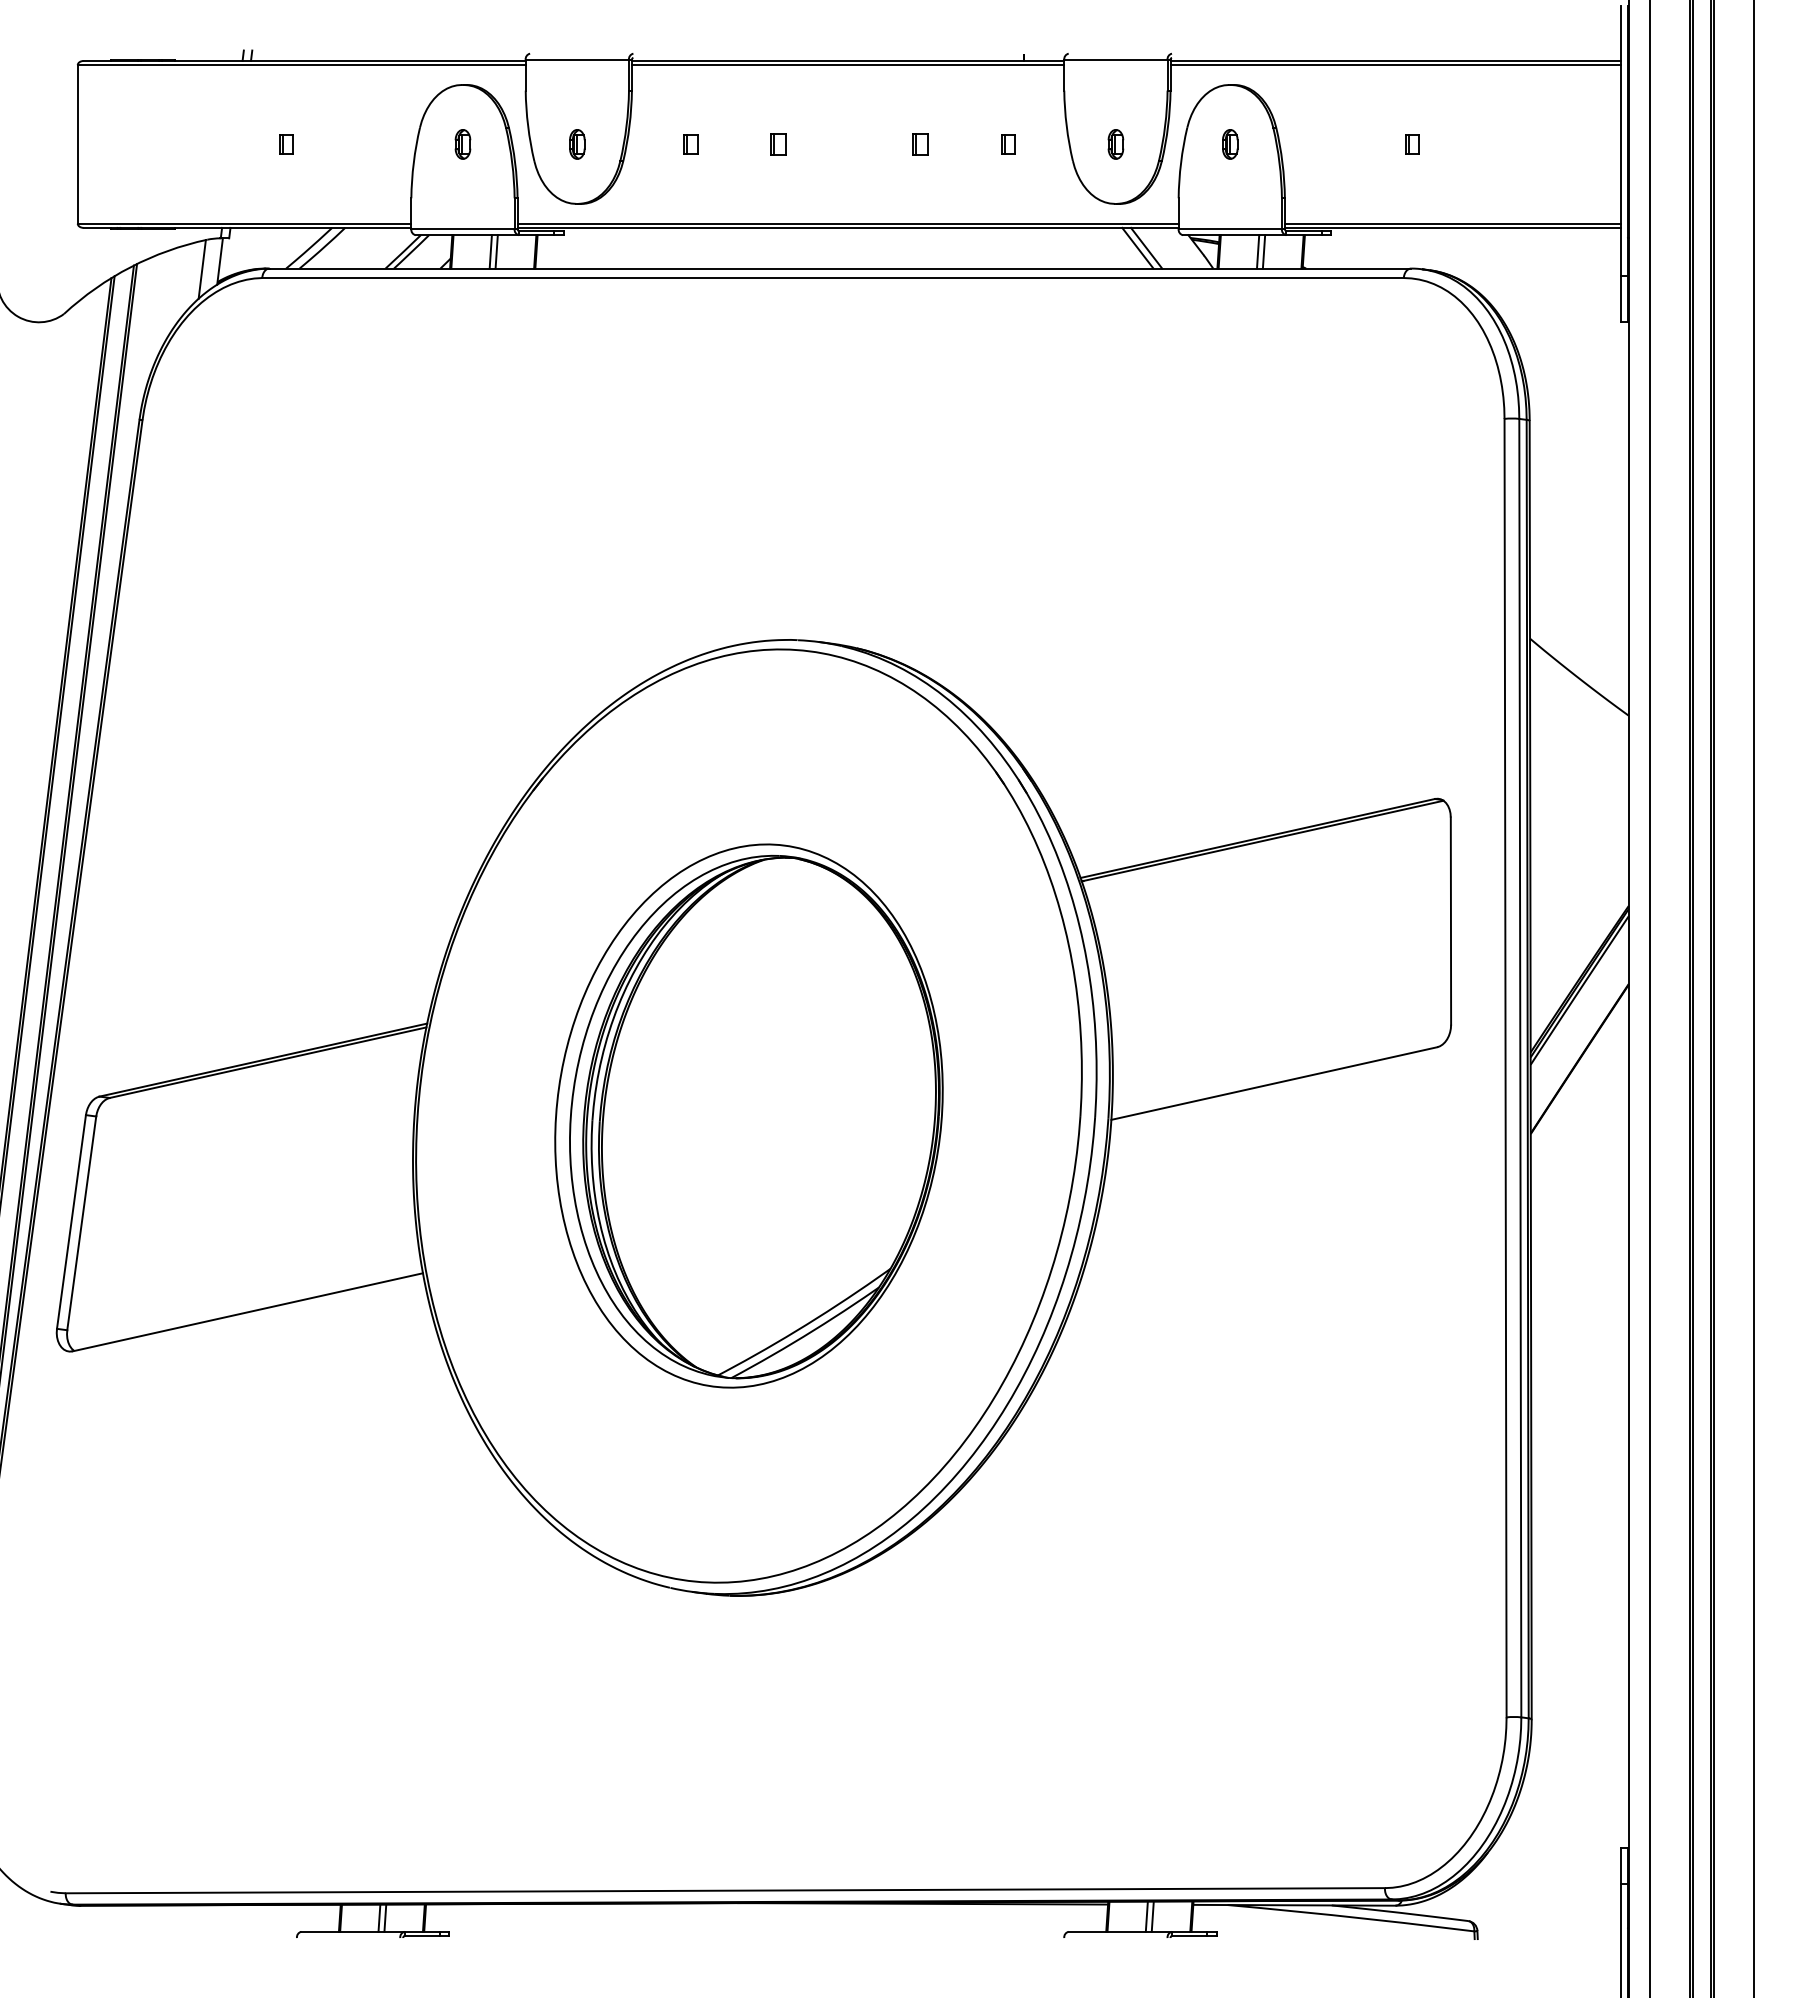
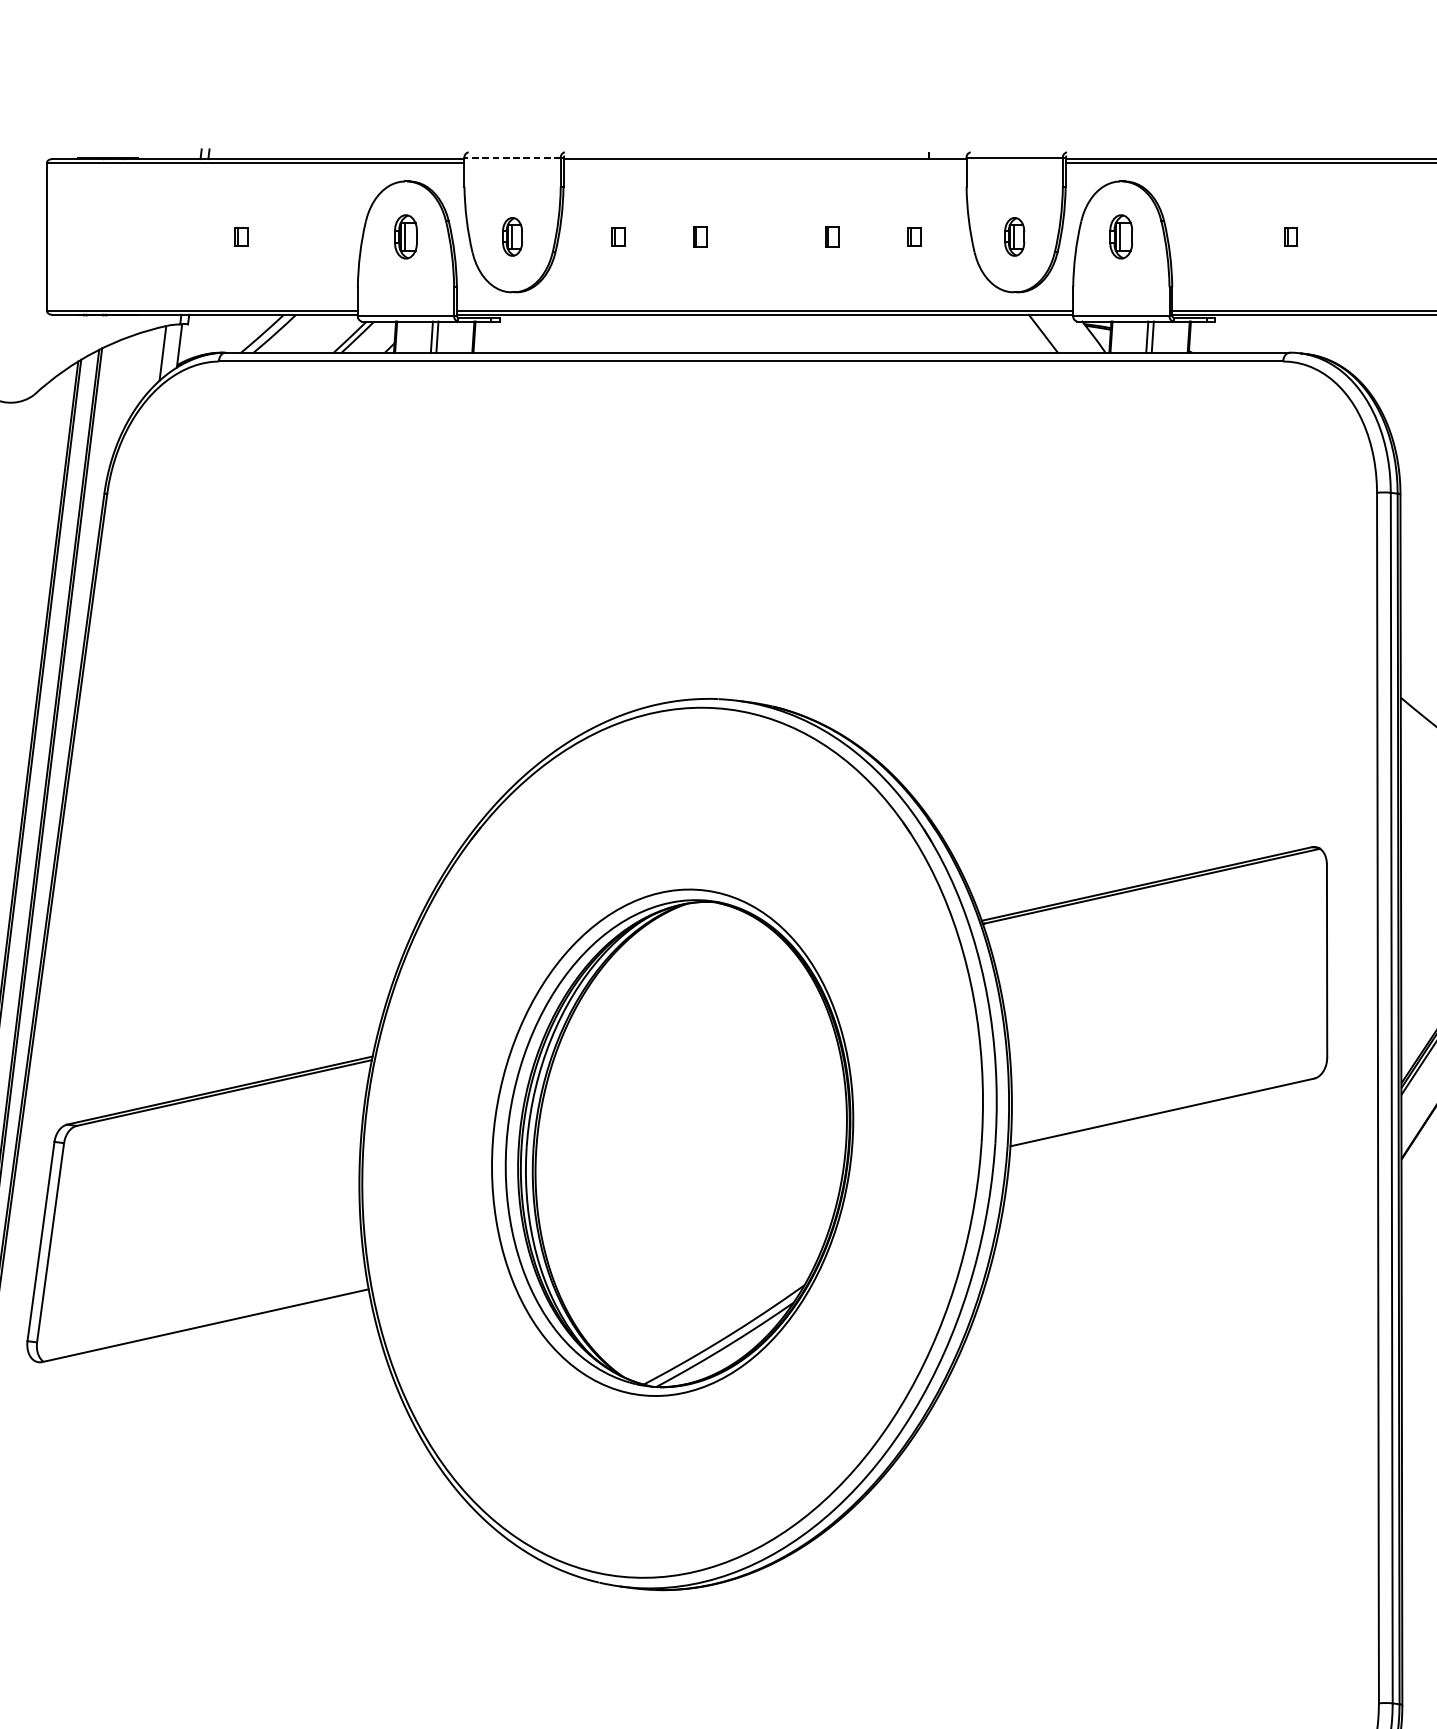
line: (577, 59) -> (512, 157), solid -> dashed
line: (847, 65) -> (764, 163), removed
part: (462, 144) -> (405, 236), size x1.6
part: (577, 144) -> (512, 236), size x1.4
part: (1115, 144) -> (1014, 236), size x1.4
part: (1230, 144) -> (1121, 236), size x1.6
line: (1137, 247) -> (1034, 333), removed

